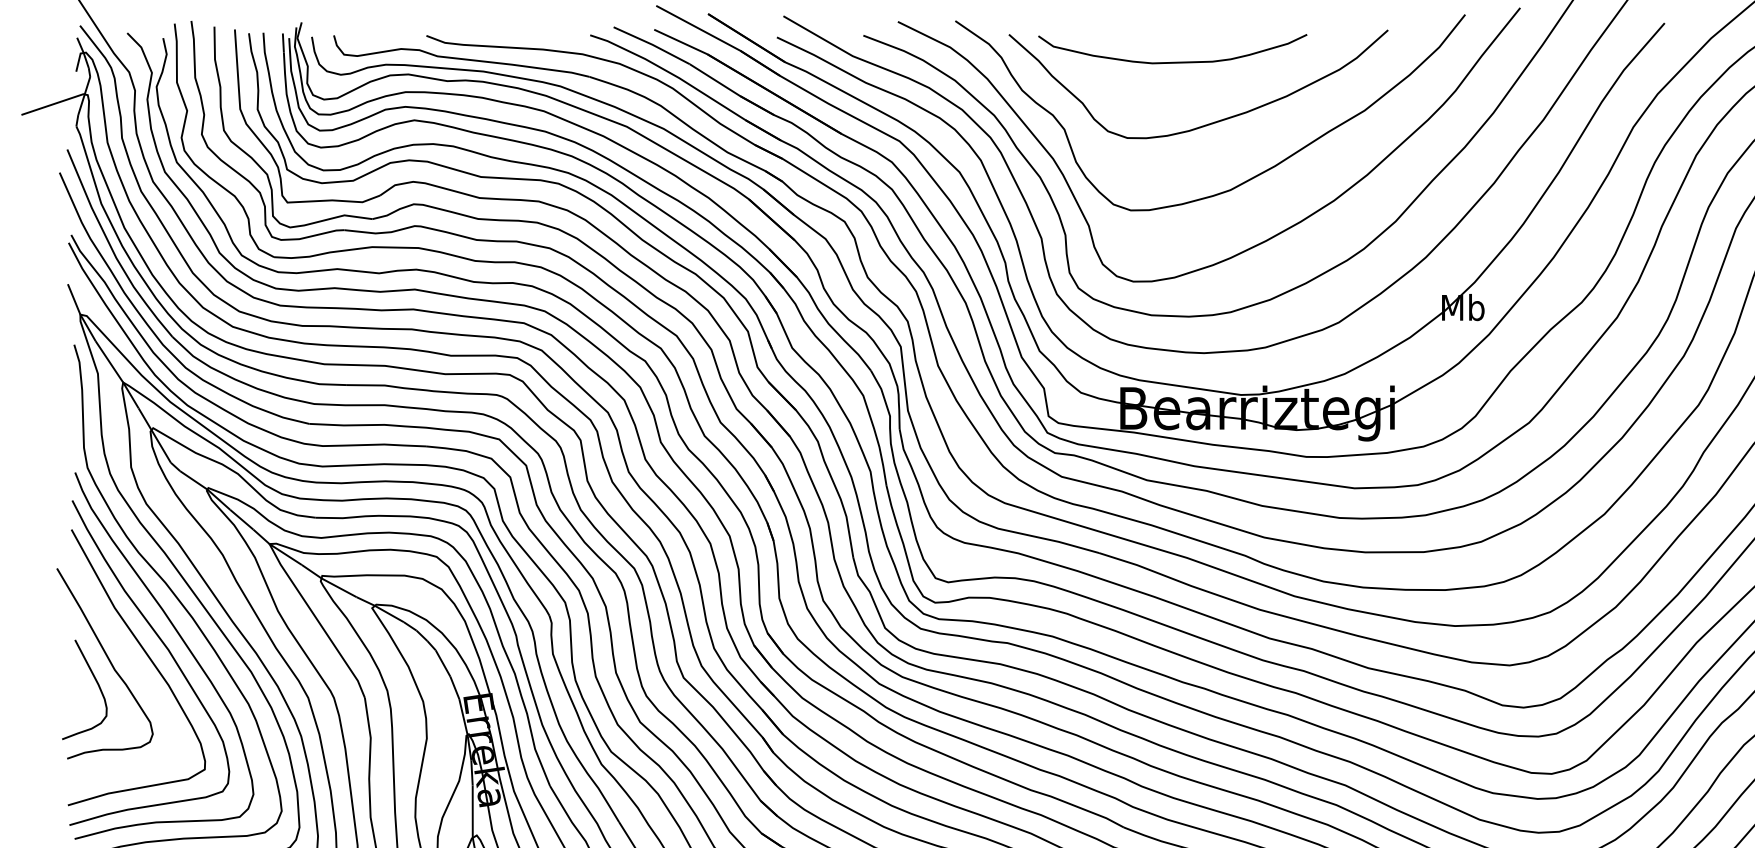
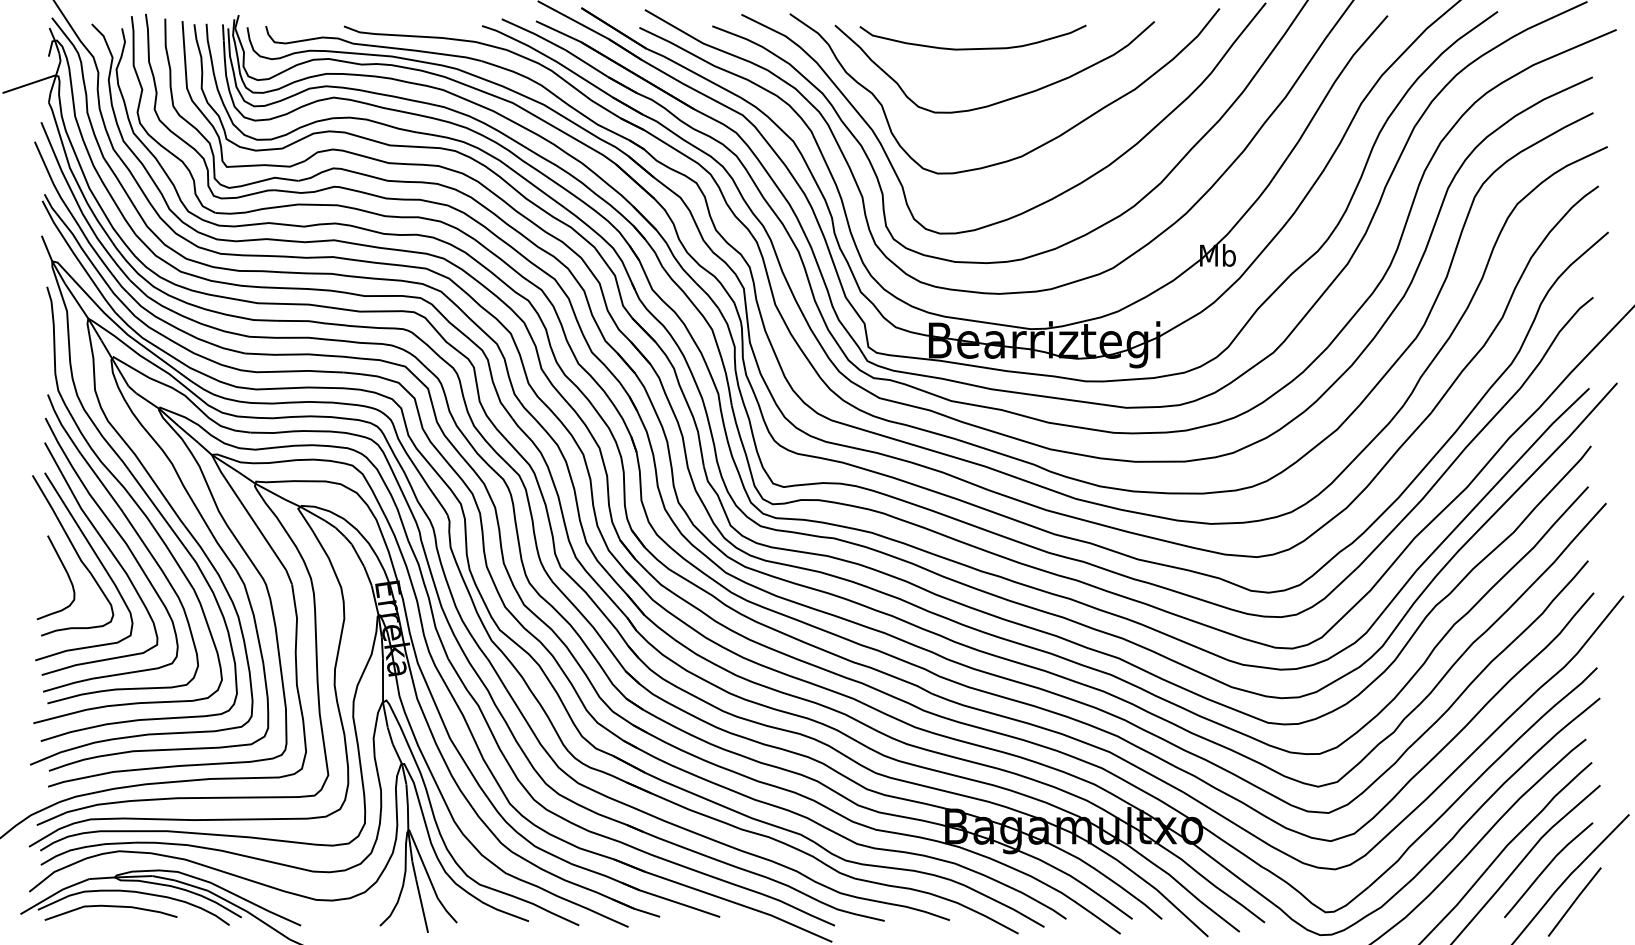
curve: (132, 665) -> (96, 557), added

